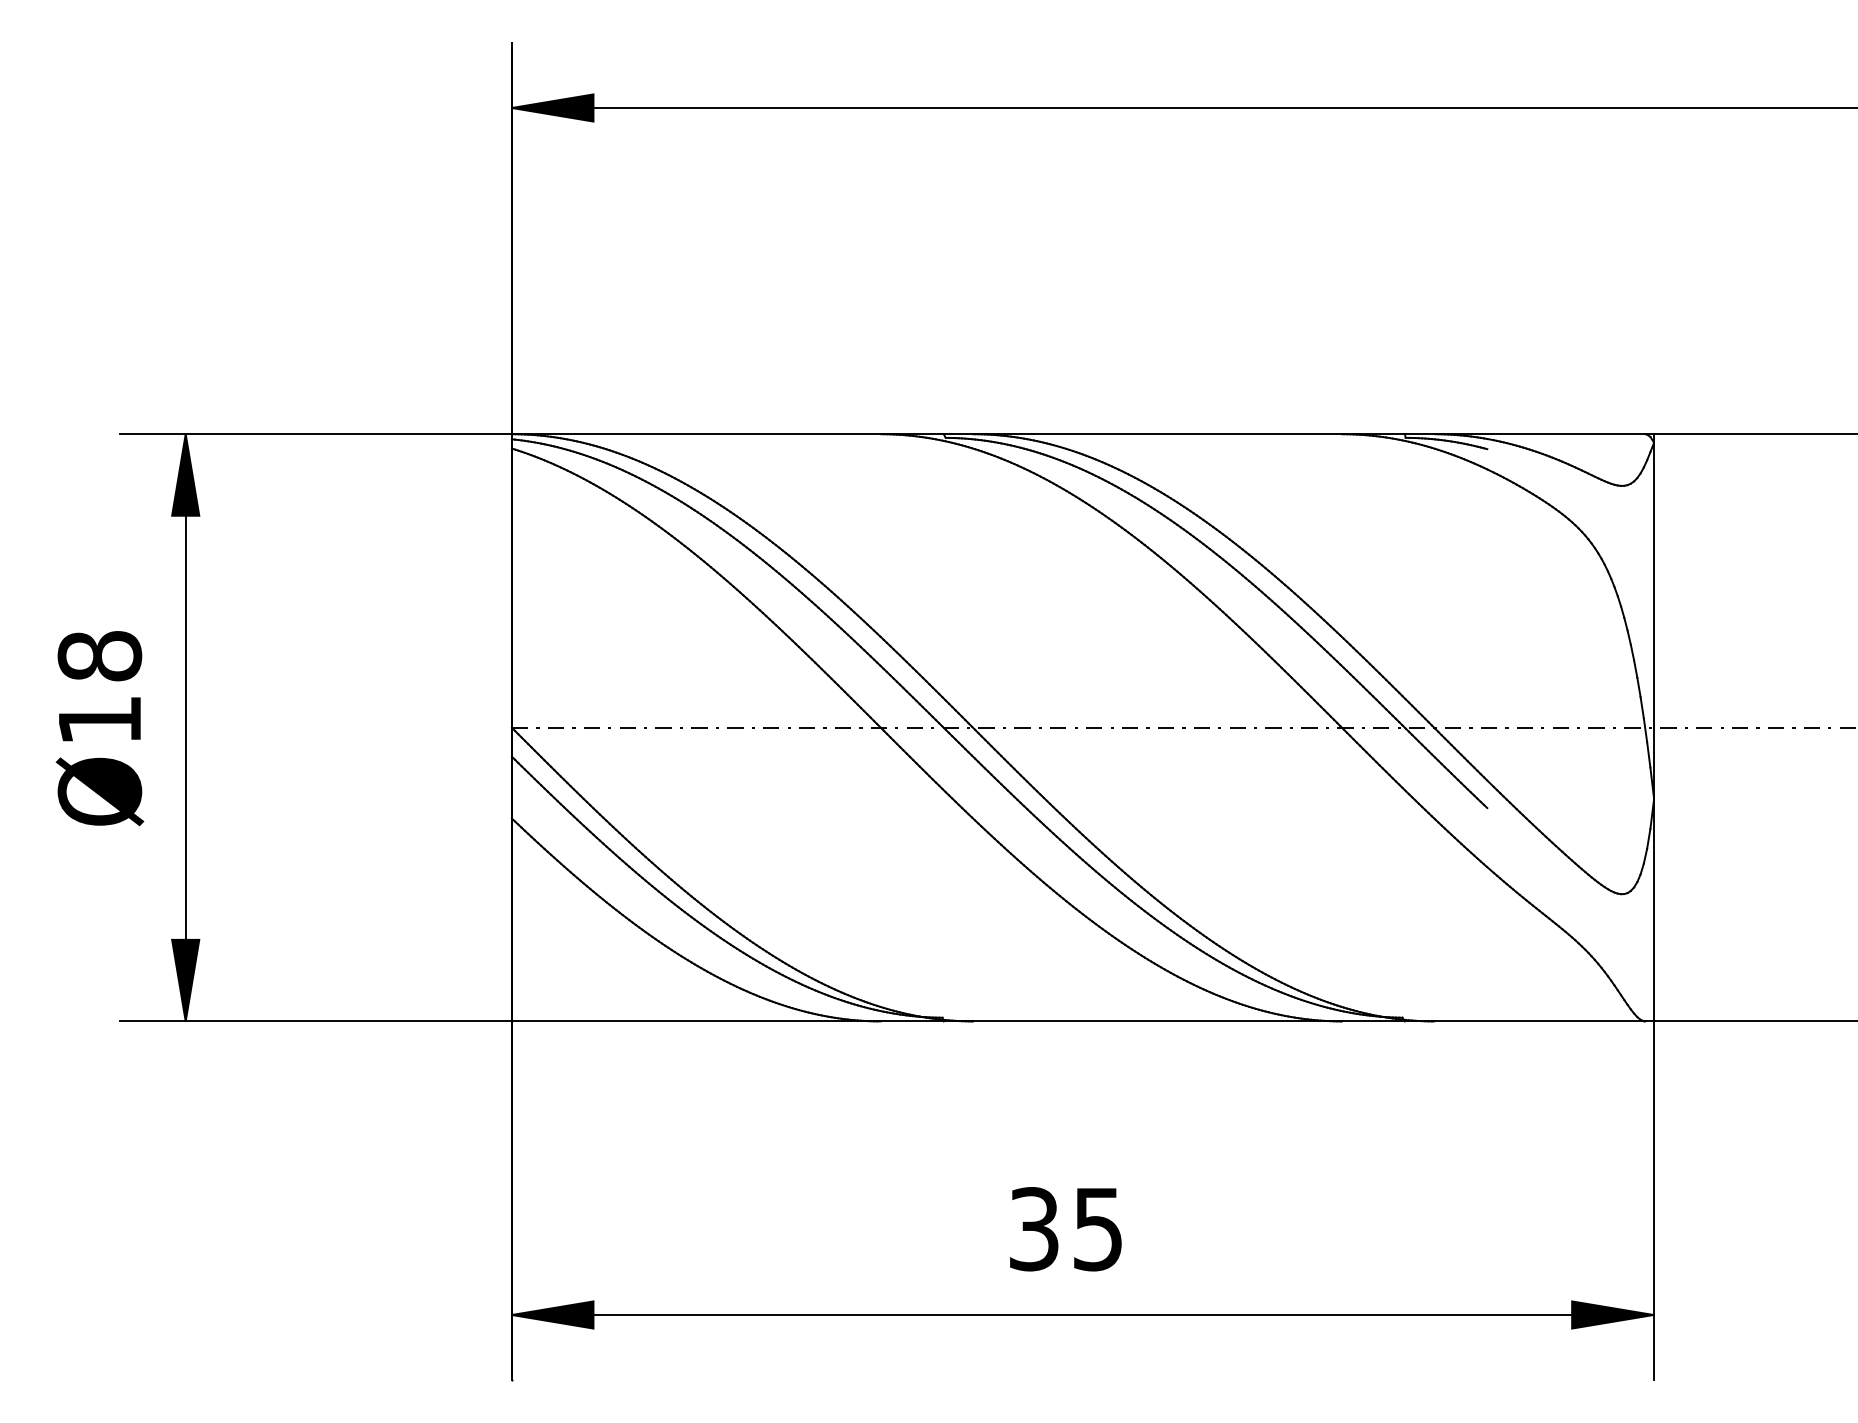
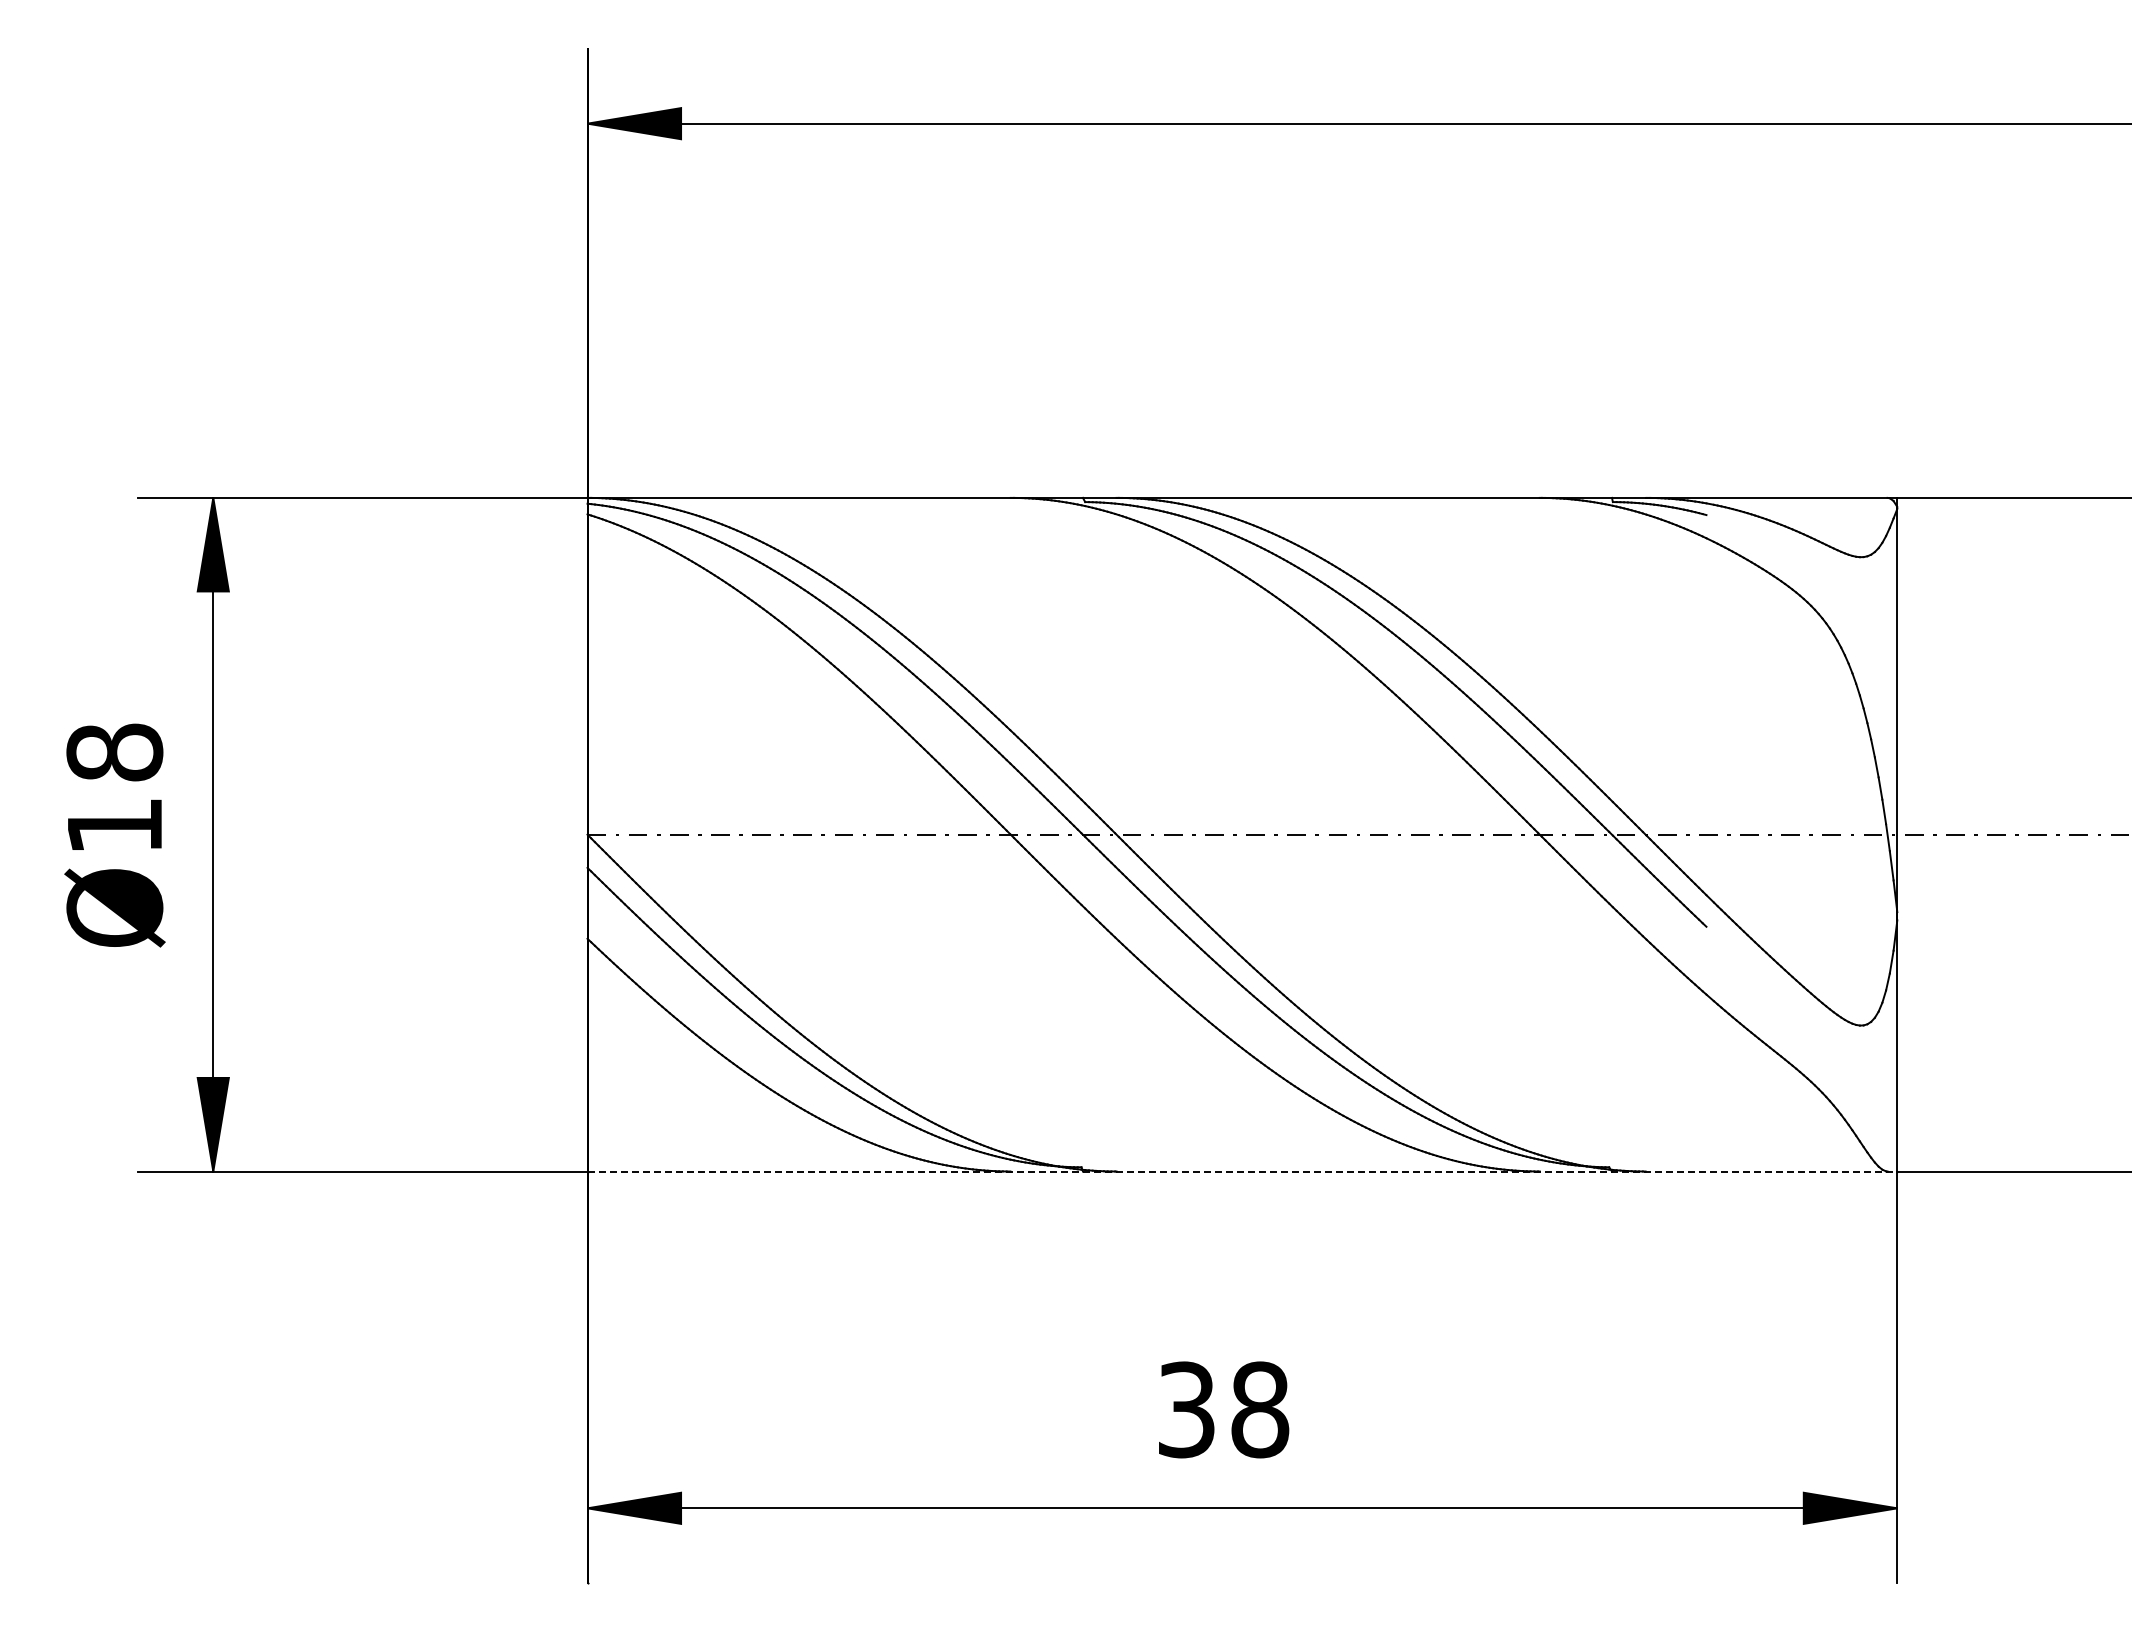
line: (1082, 1021) -> (1242, 1171), solid -> dashed
text: (1098, 1228) -> (1260, 1409), 35 -> 38

